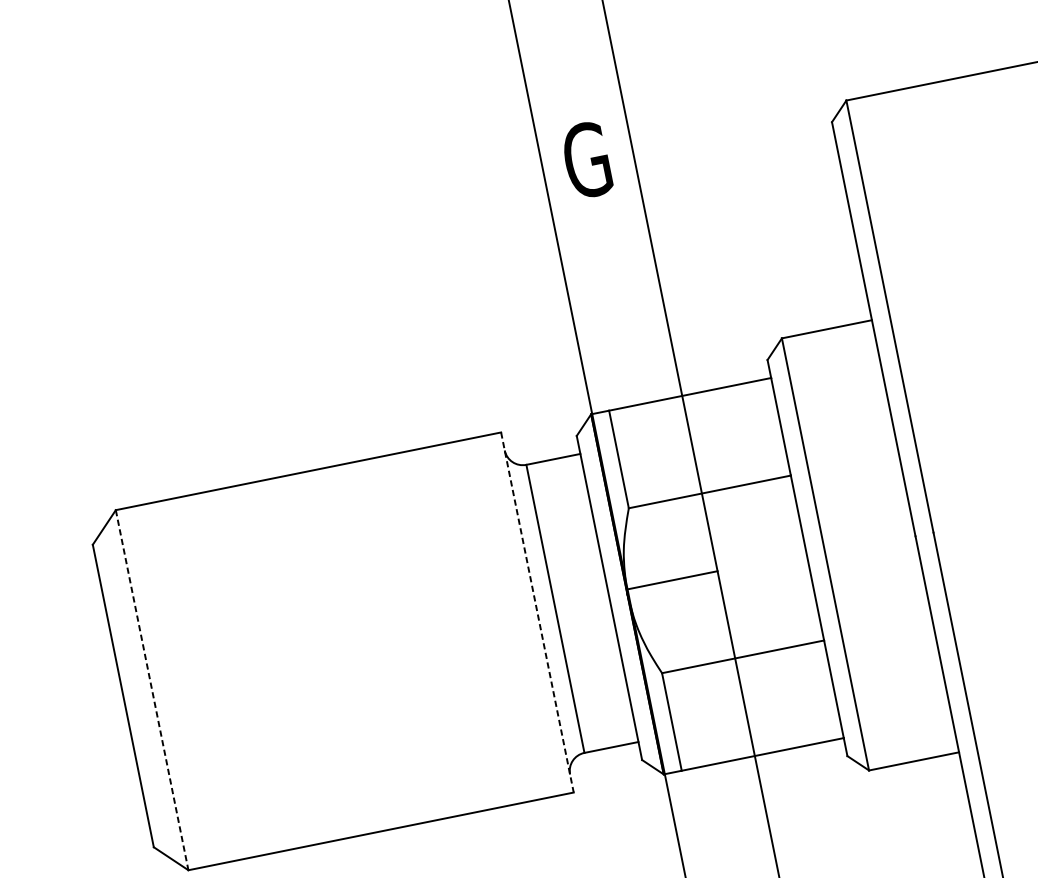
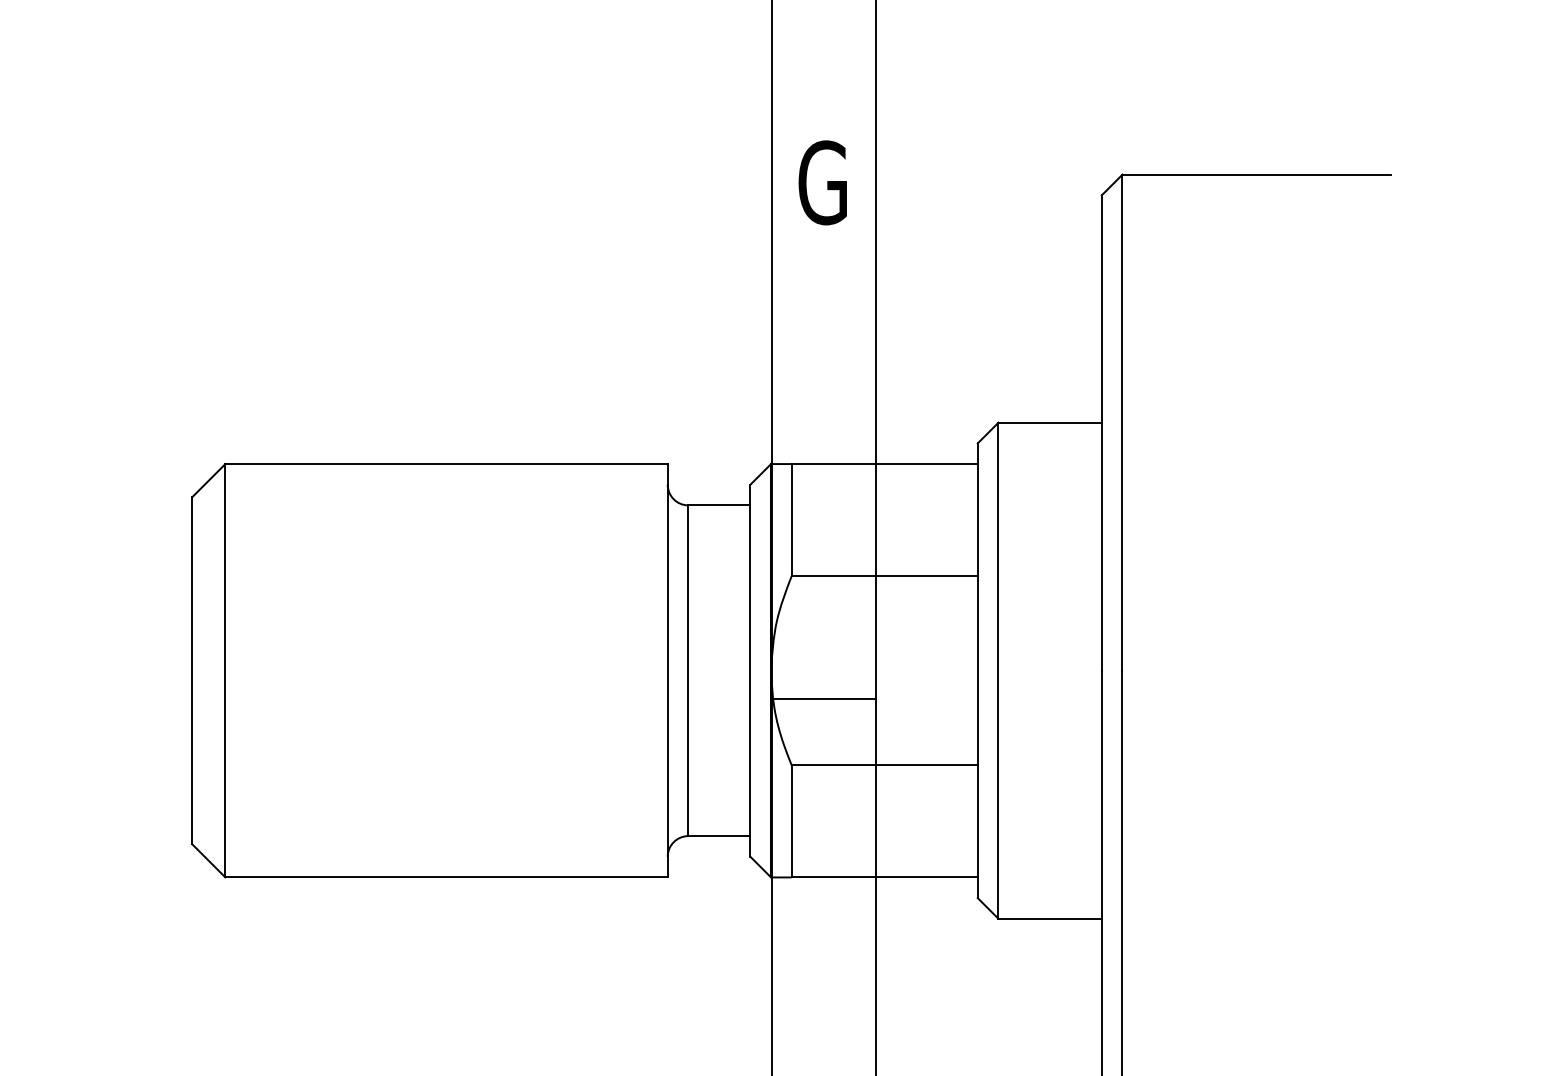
line: (672, 580) -> (823, 699), moved
line: (537, 612) -> (667, 670), dashed -> solid
line: (152, 689) -> (225, 670), dashed -> solid

